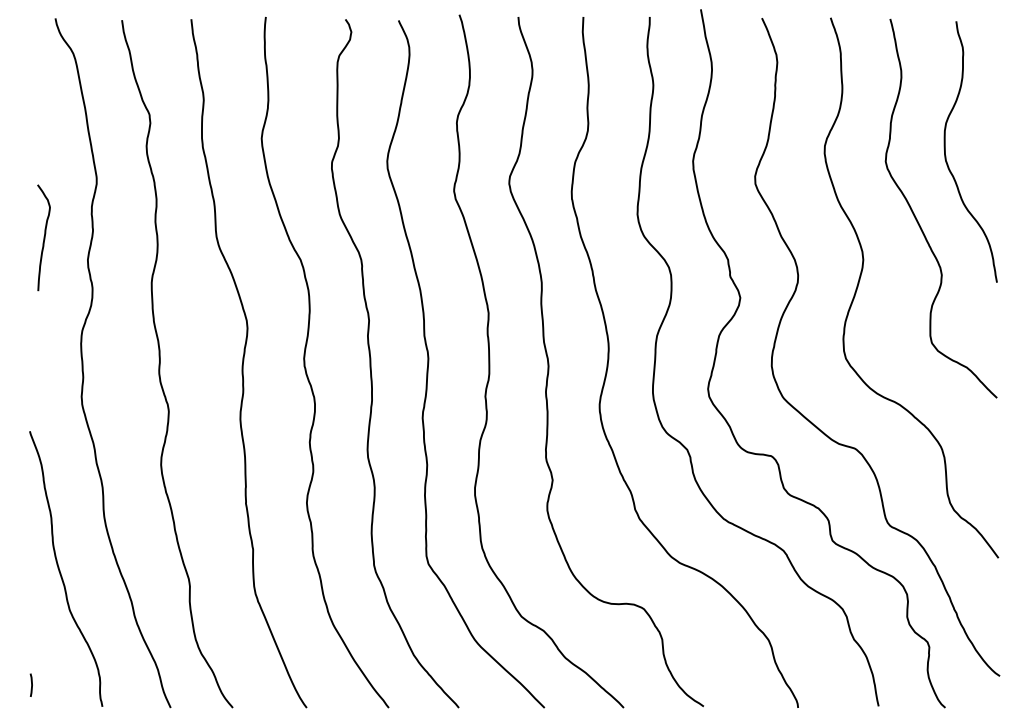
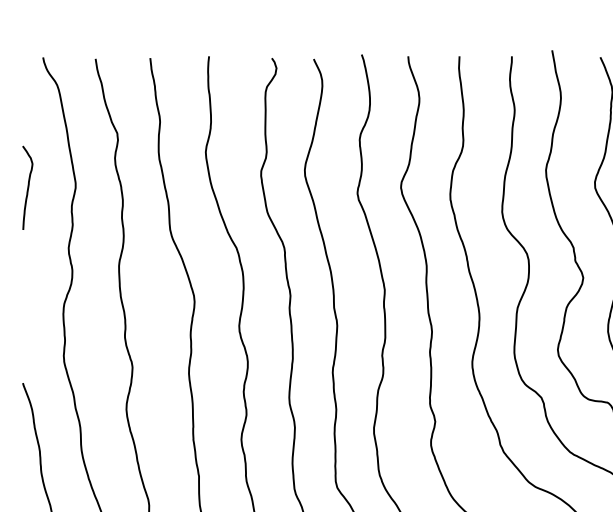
curve: (43, 237) -> (27, 187), moved

